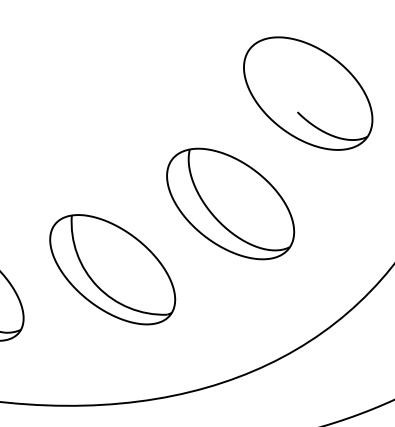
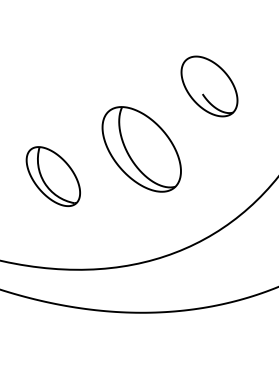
part: (308, 93) -> (209, 86), size x0.7
part: (112, 269) -> (53, 176), size x0.7

